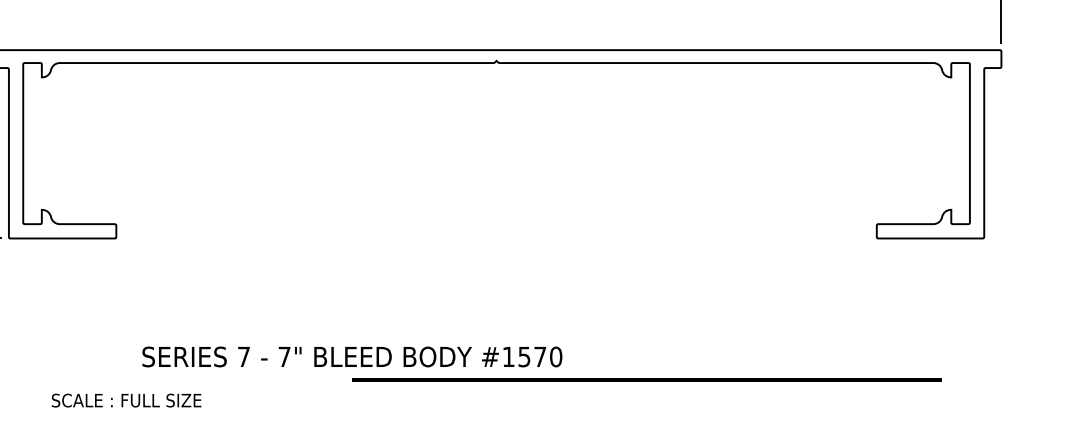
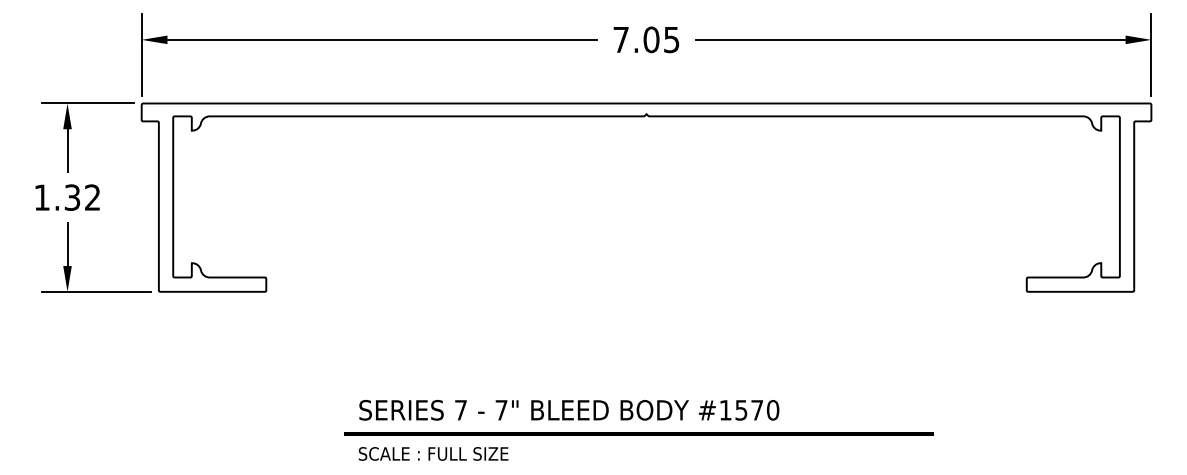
text: (352, 357) -> (569, 410), moved
line: (646, 380) -> (638, 433), moved
text: (126, 400) -> (433, 453), moved

